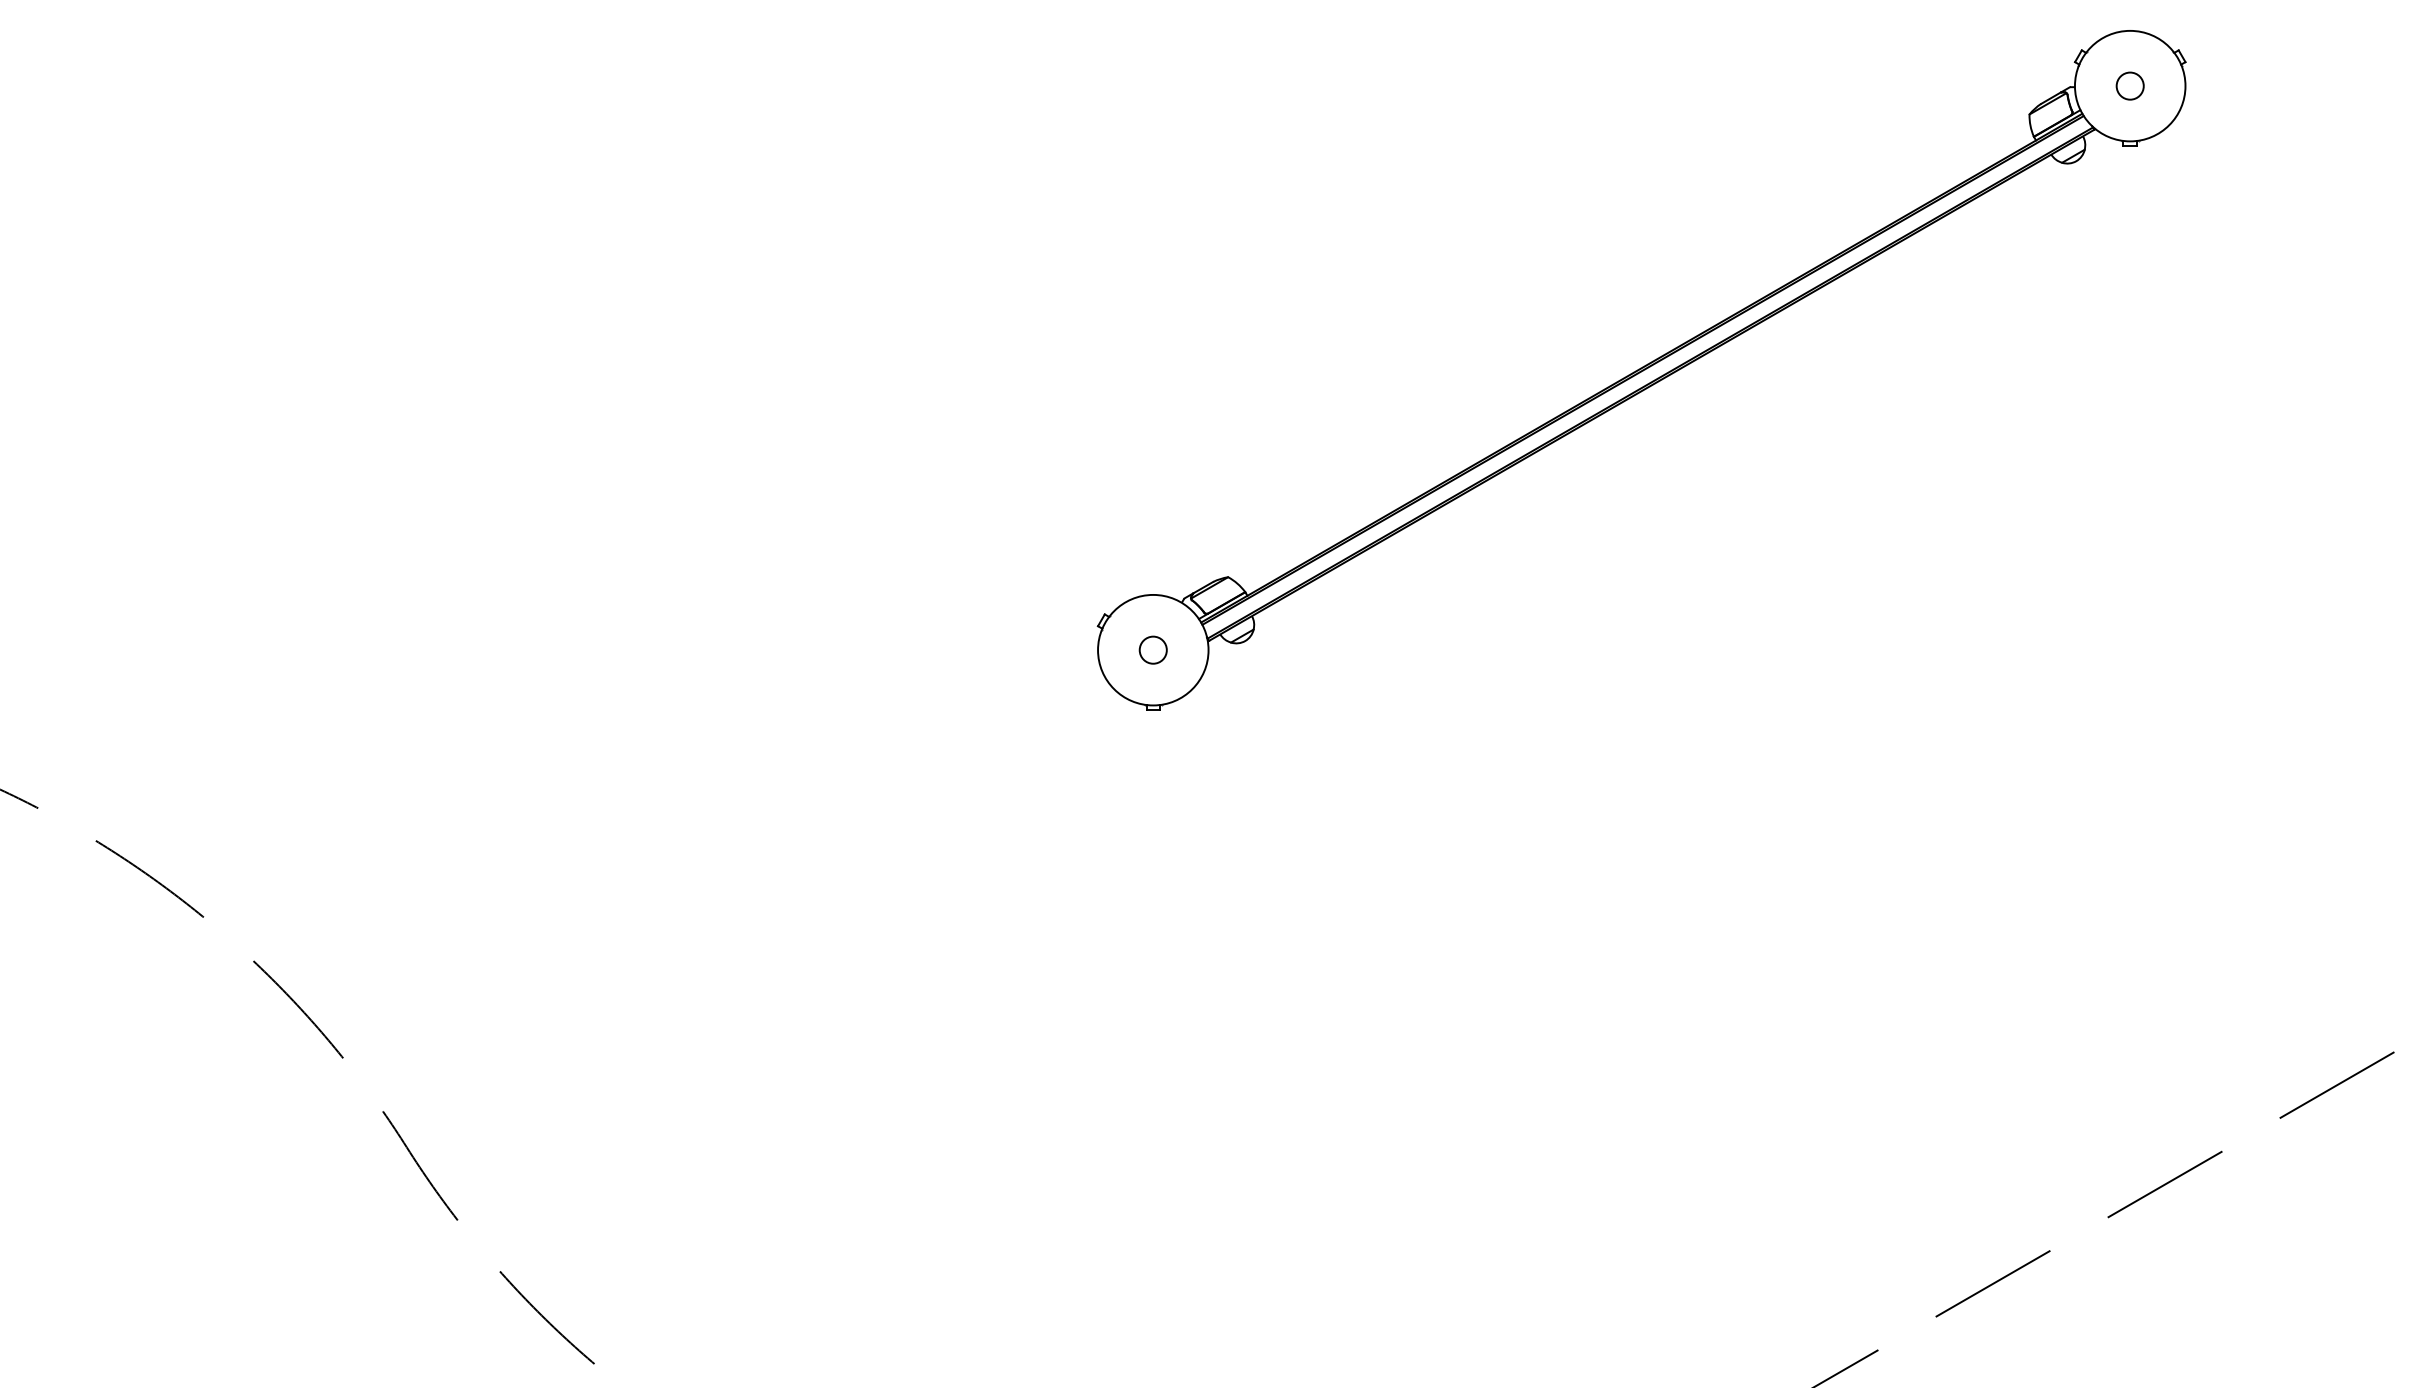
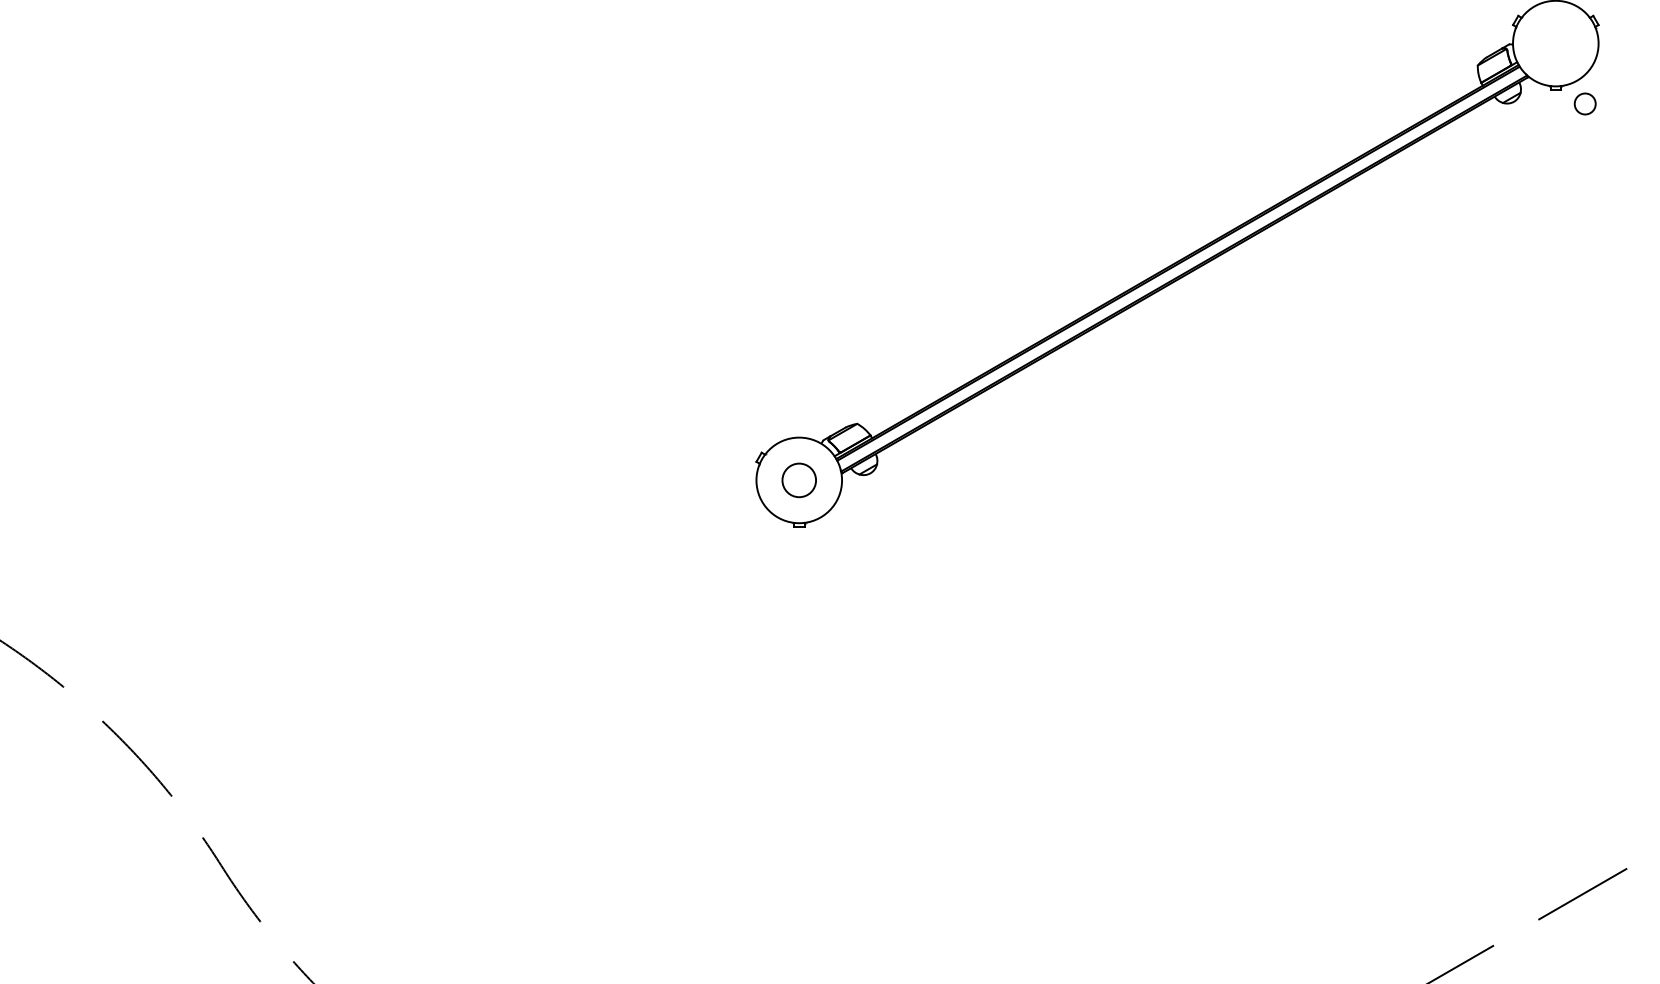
circle: (2129, 85) -> (1584, 103), moved
circle: (1152, 649) -> (798, 479), size x1.6

